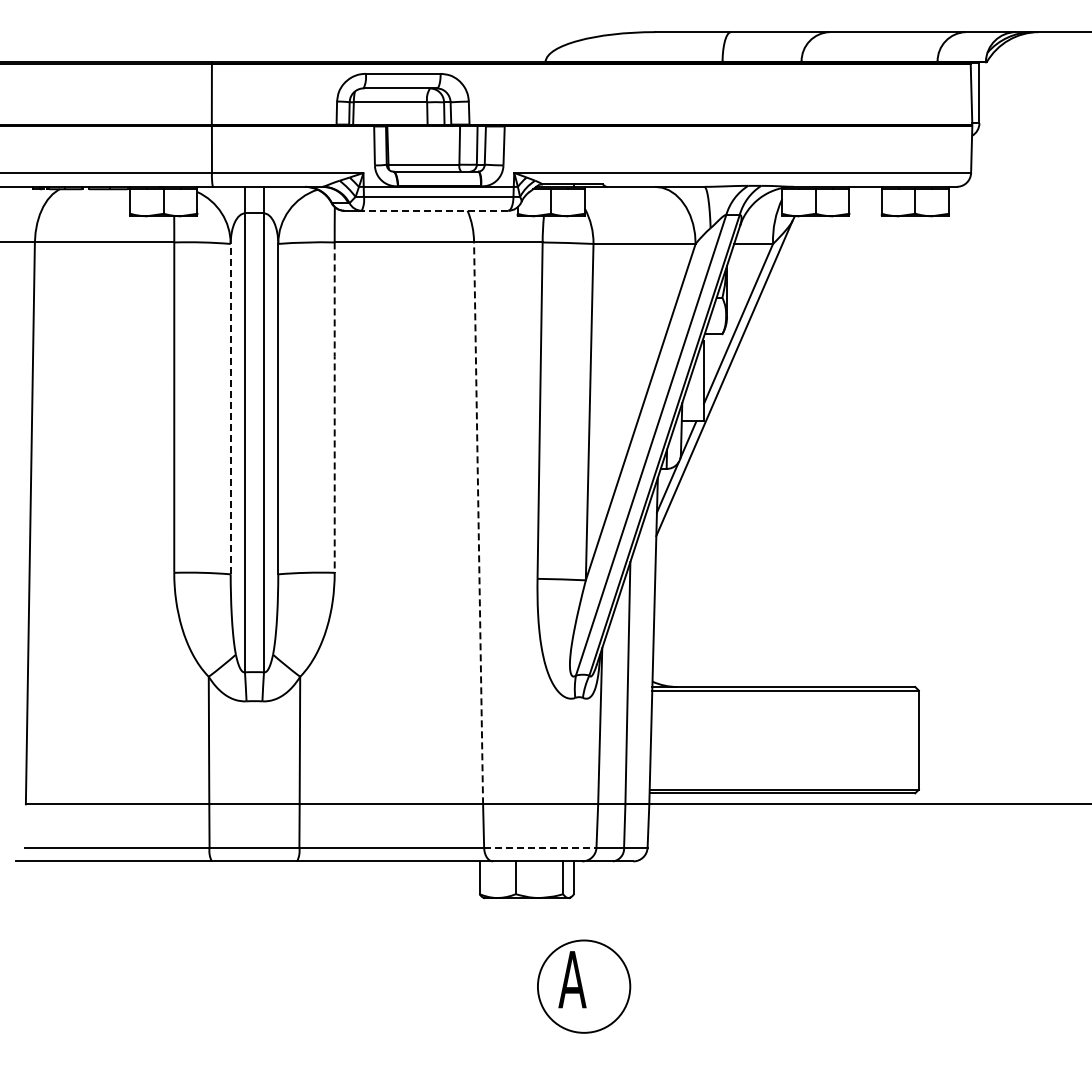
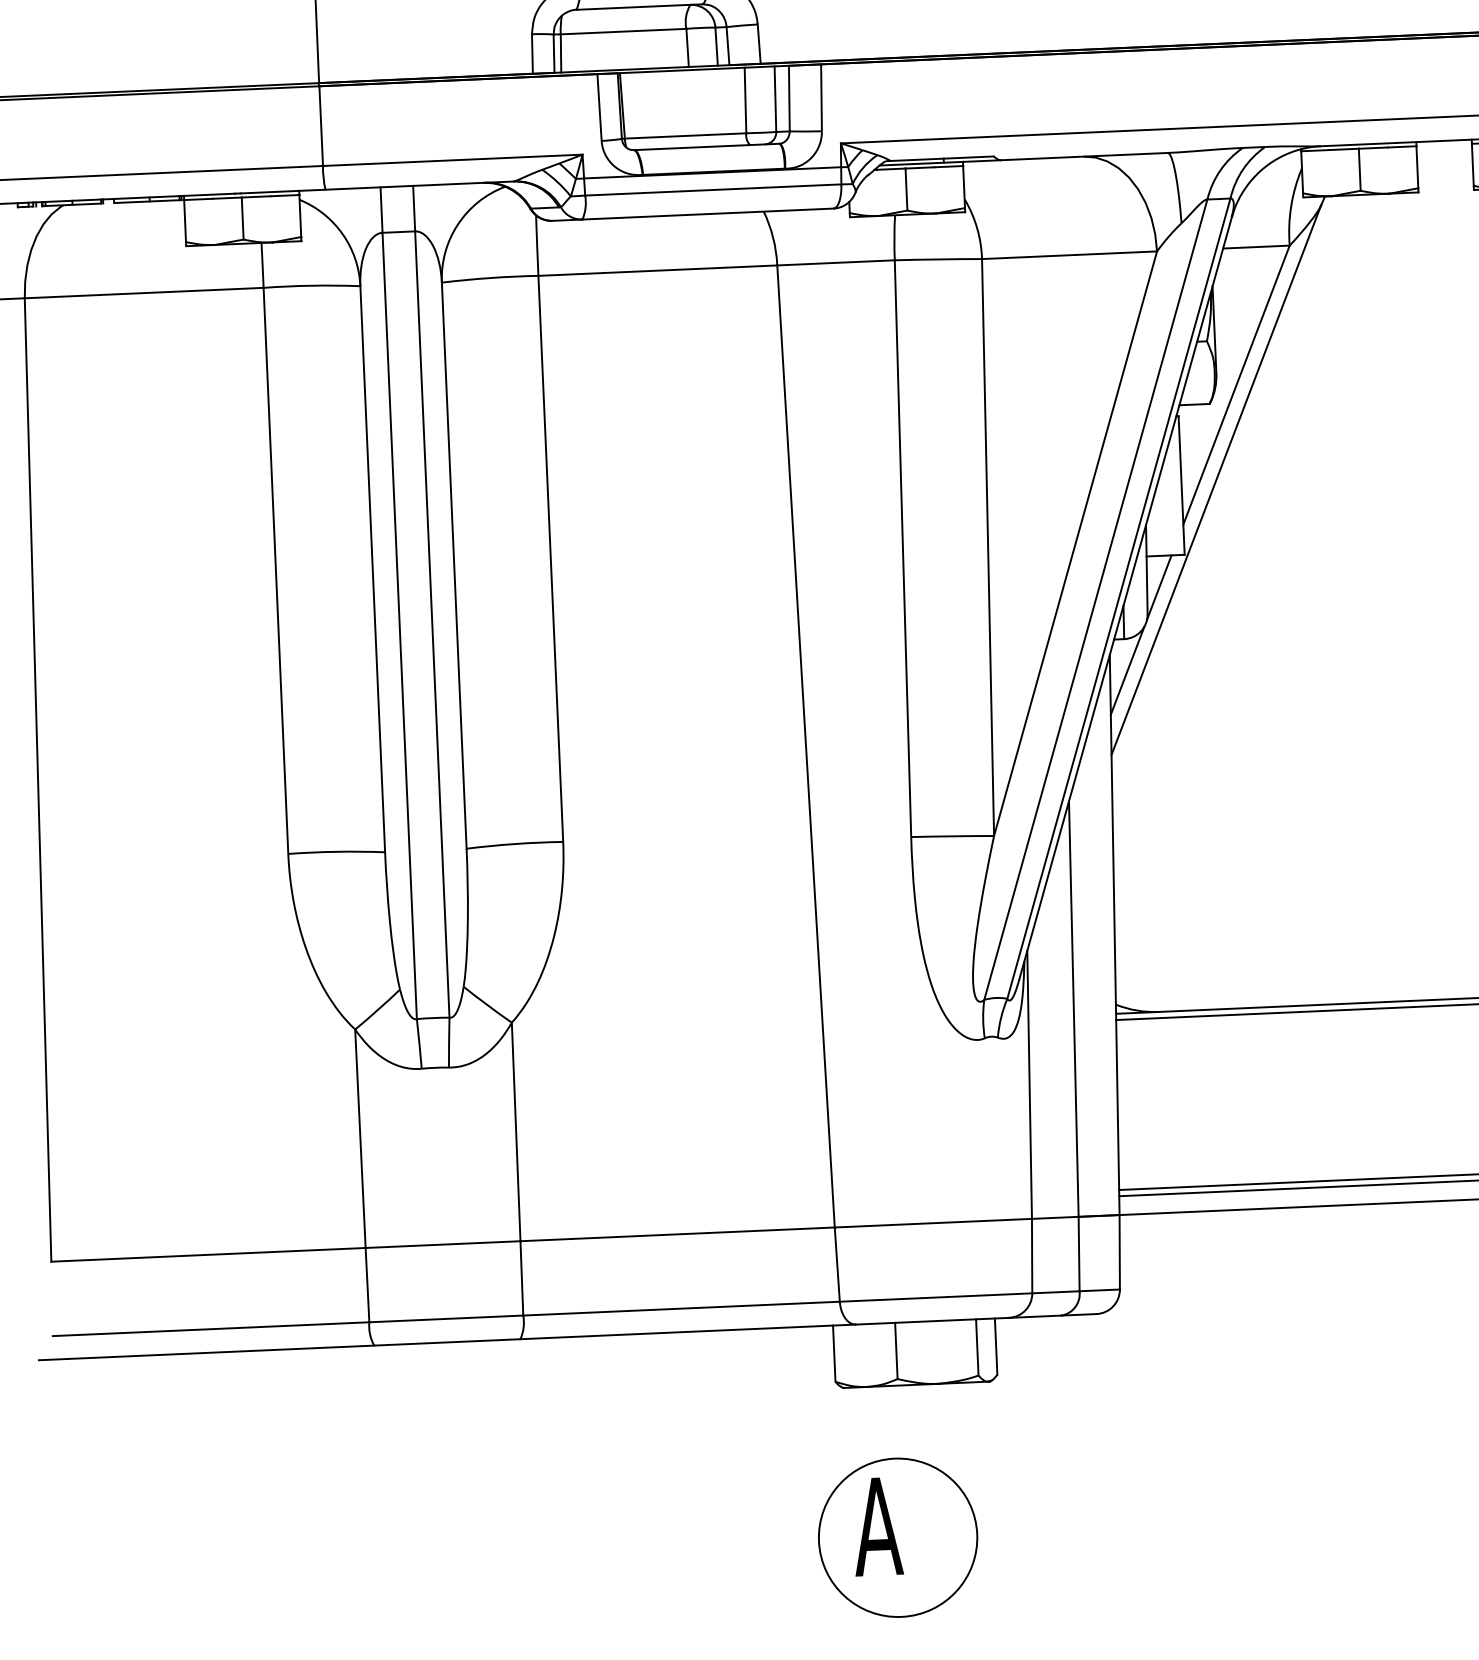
line: (434, 210) -> (707, 213), dashed -> solid
line: (334, 407) -> (550, 558), dashed -> solid
line: (230, 408) -> (372, 568), dashed -> solid
line: (478, 523) -> (805, 746), dashed -> solid
line: (540, 847) -> (936, 1297), dashed -> solid
part: (584, 986) -> (898, 1537), moved

